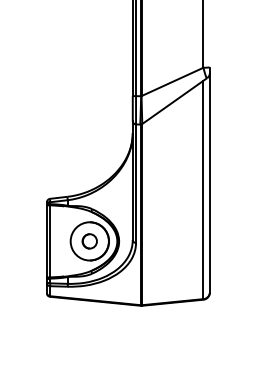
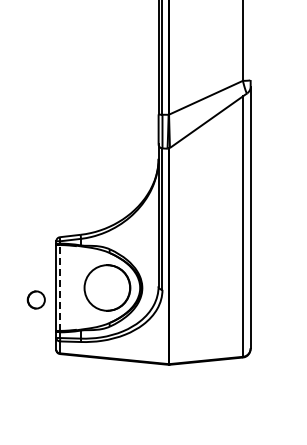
line: (50, 240) -> (60, 287), solid -> dashed
part: (89, 240) -> (35, 299), moved

